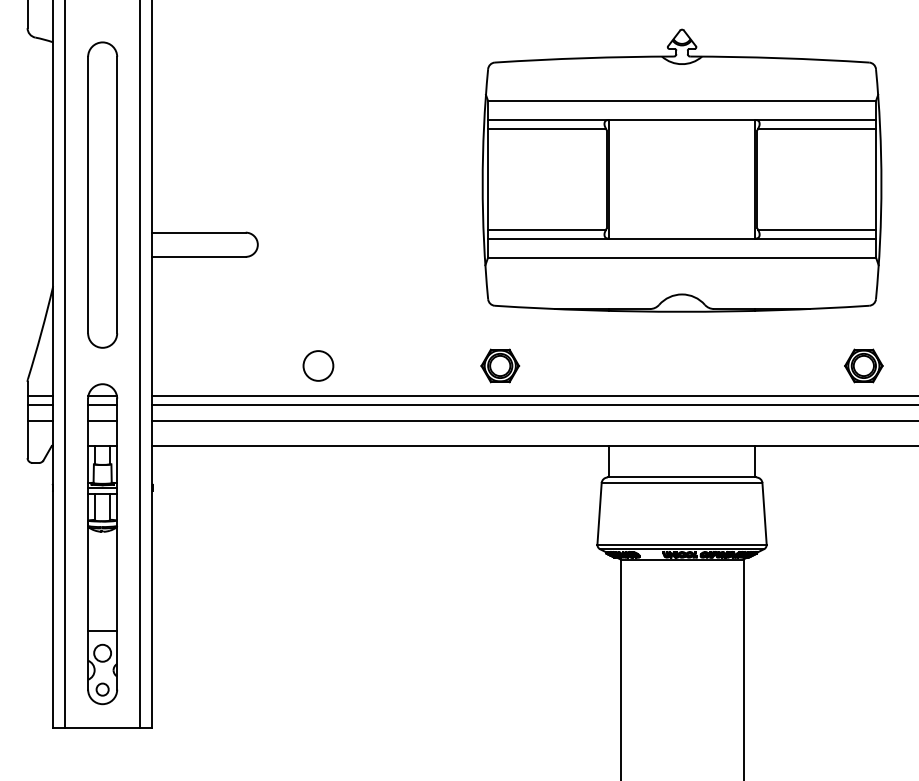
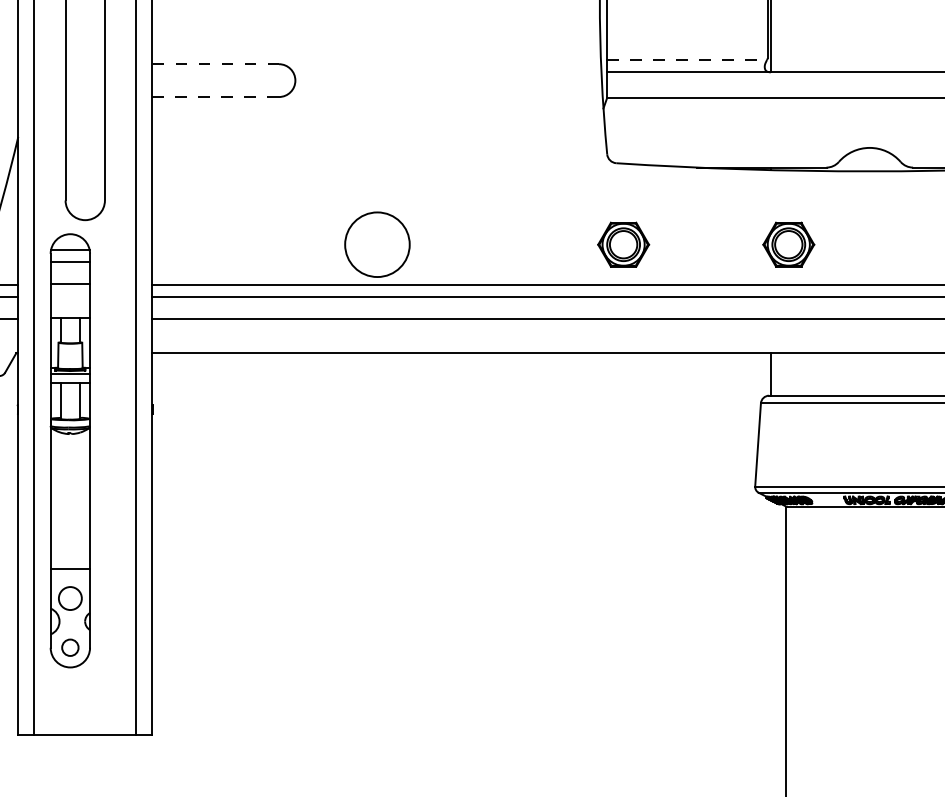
line: (547, 229) -> (687, 59), solid -> dashed
line: (198, 232) -> (215, 63), solid -> dashed
line: (198, 256) -> (215, 96), solid -> dashed
circle: (318, 365) -> (377, 244), size x1.6
part: (622, 365) -> (789, 244), added
part: (102, 544) -> (70, 451), moved

